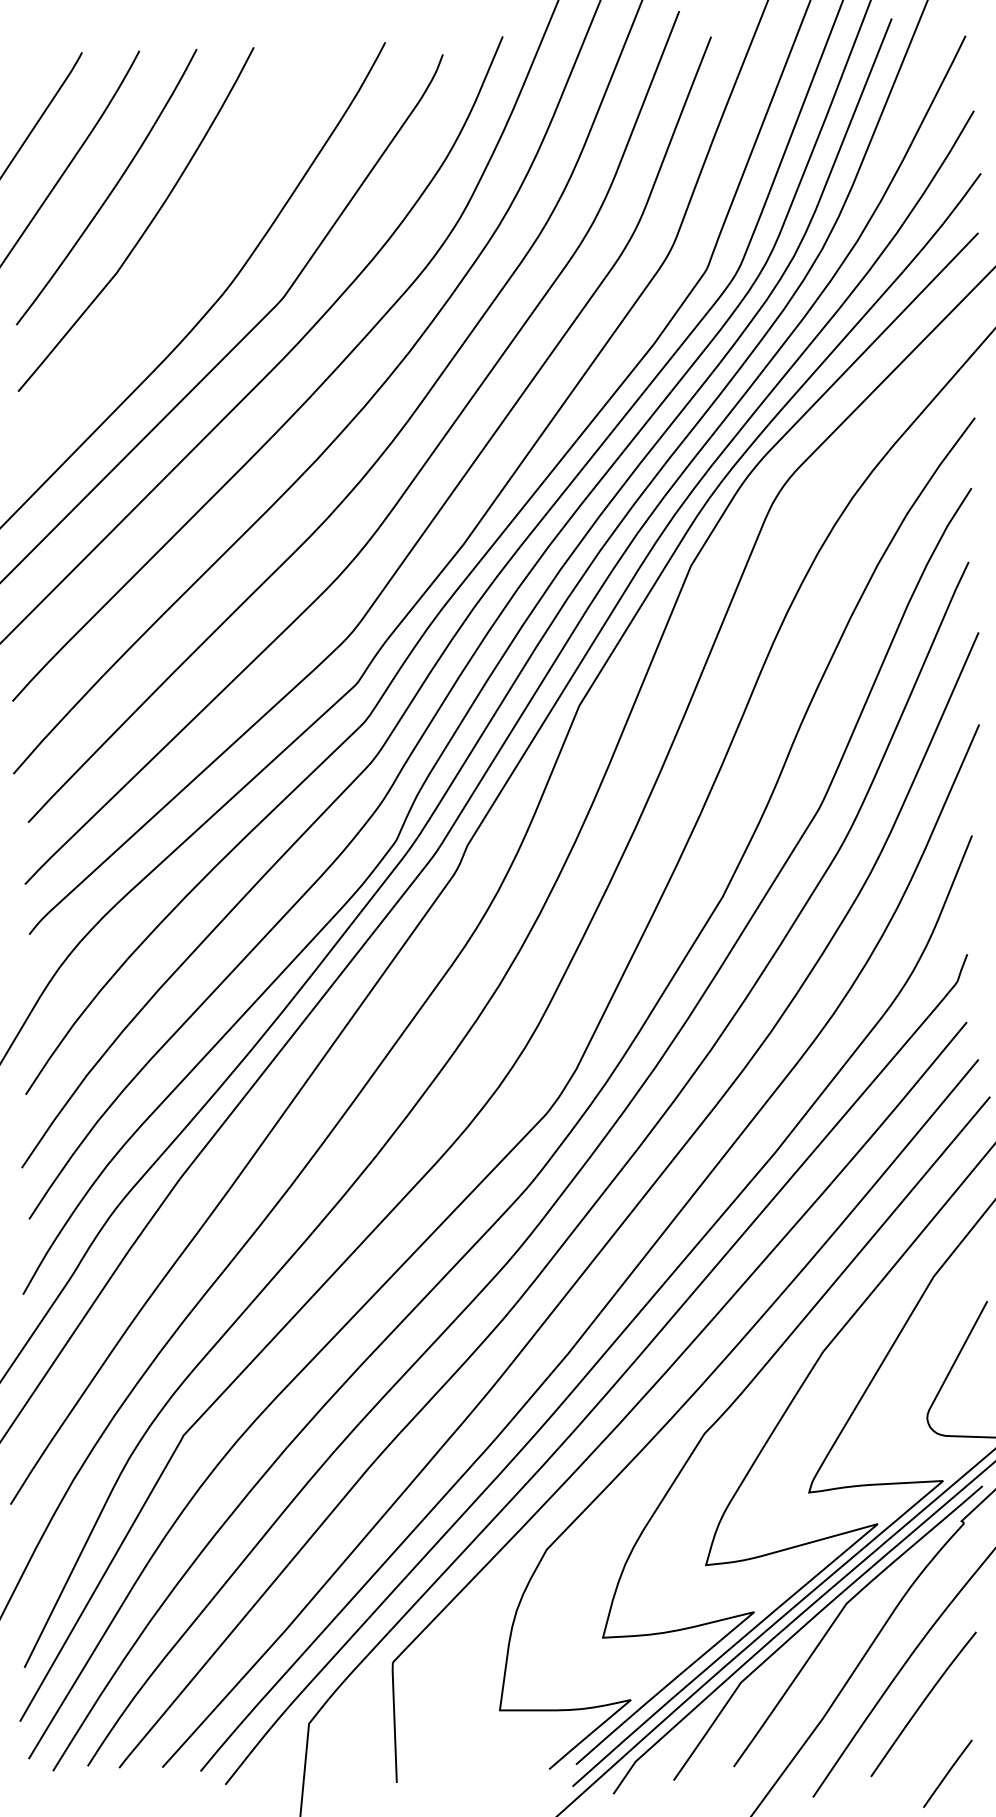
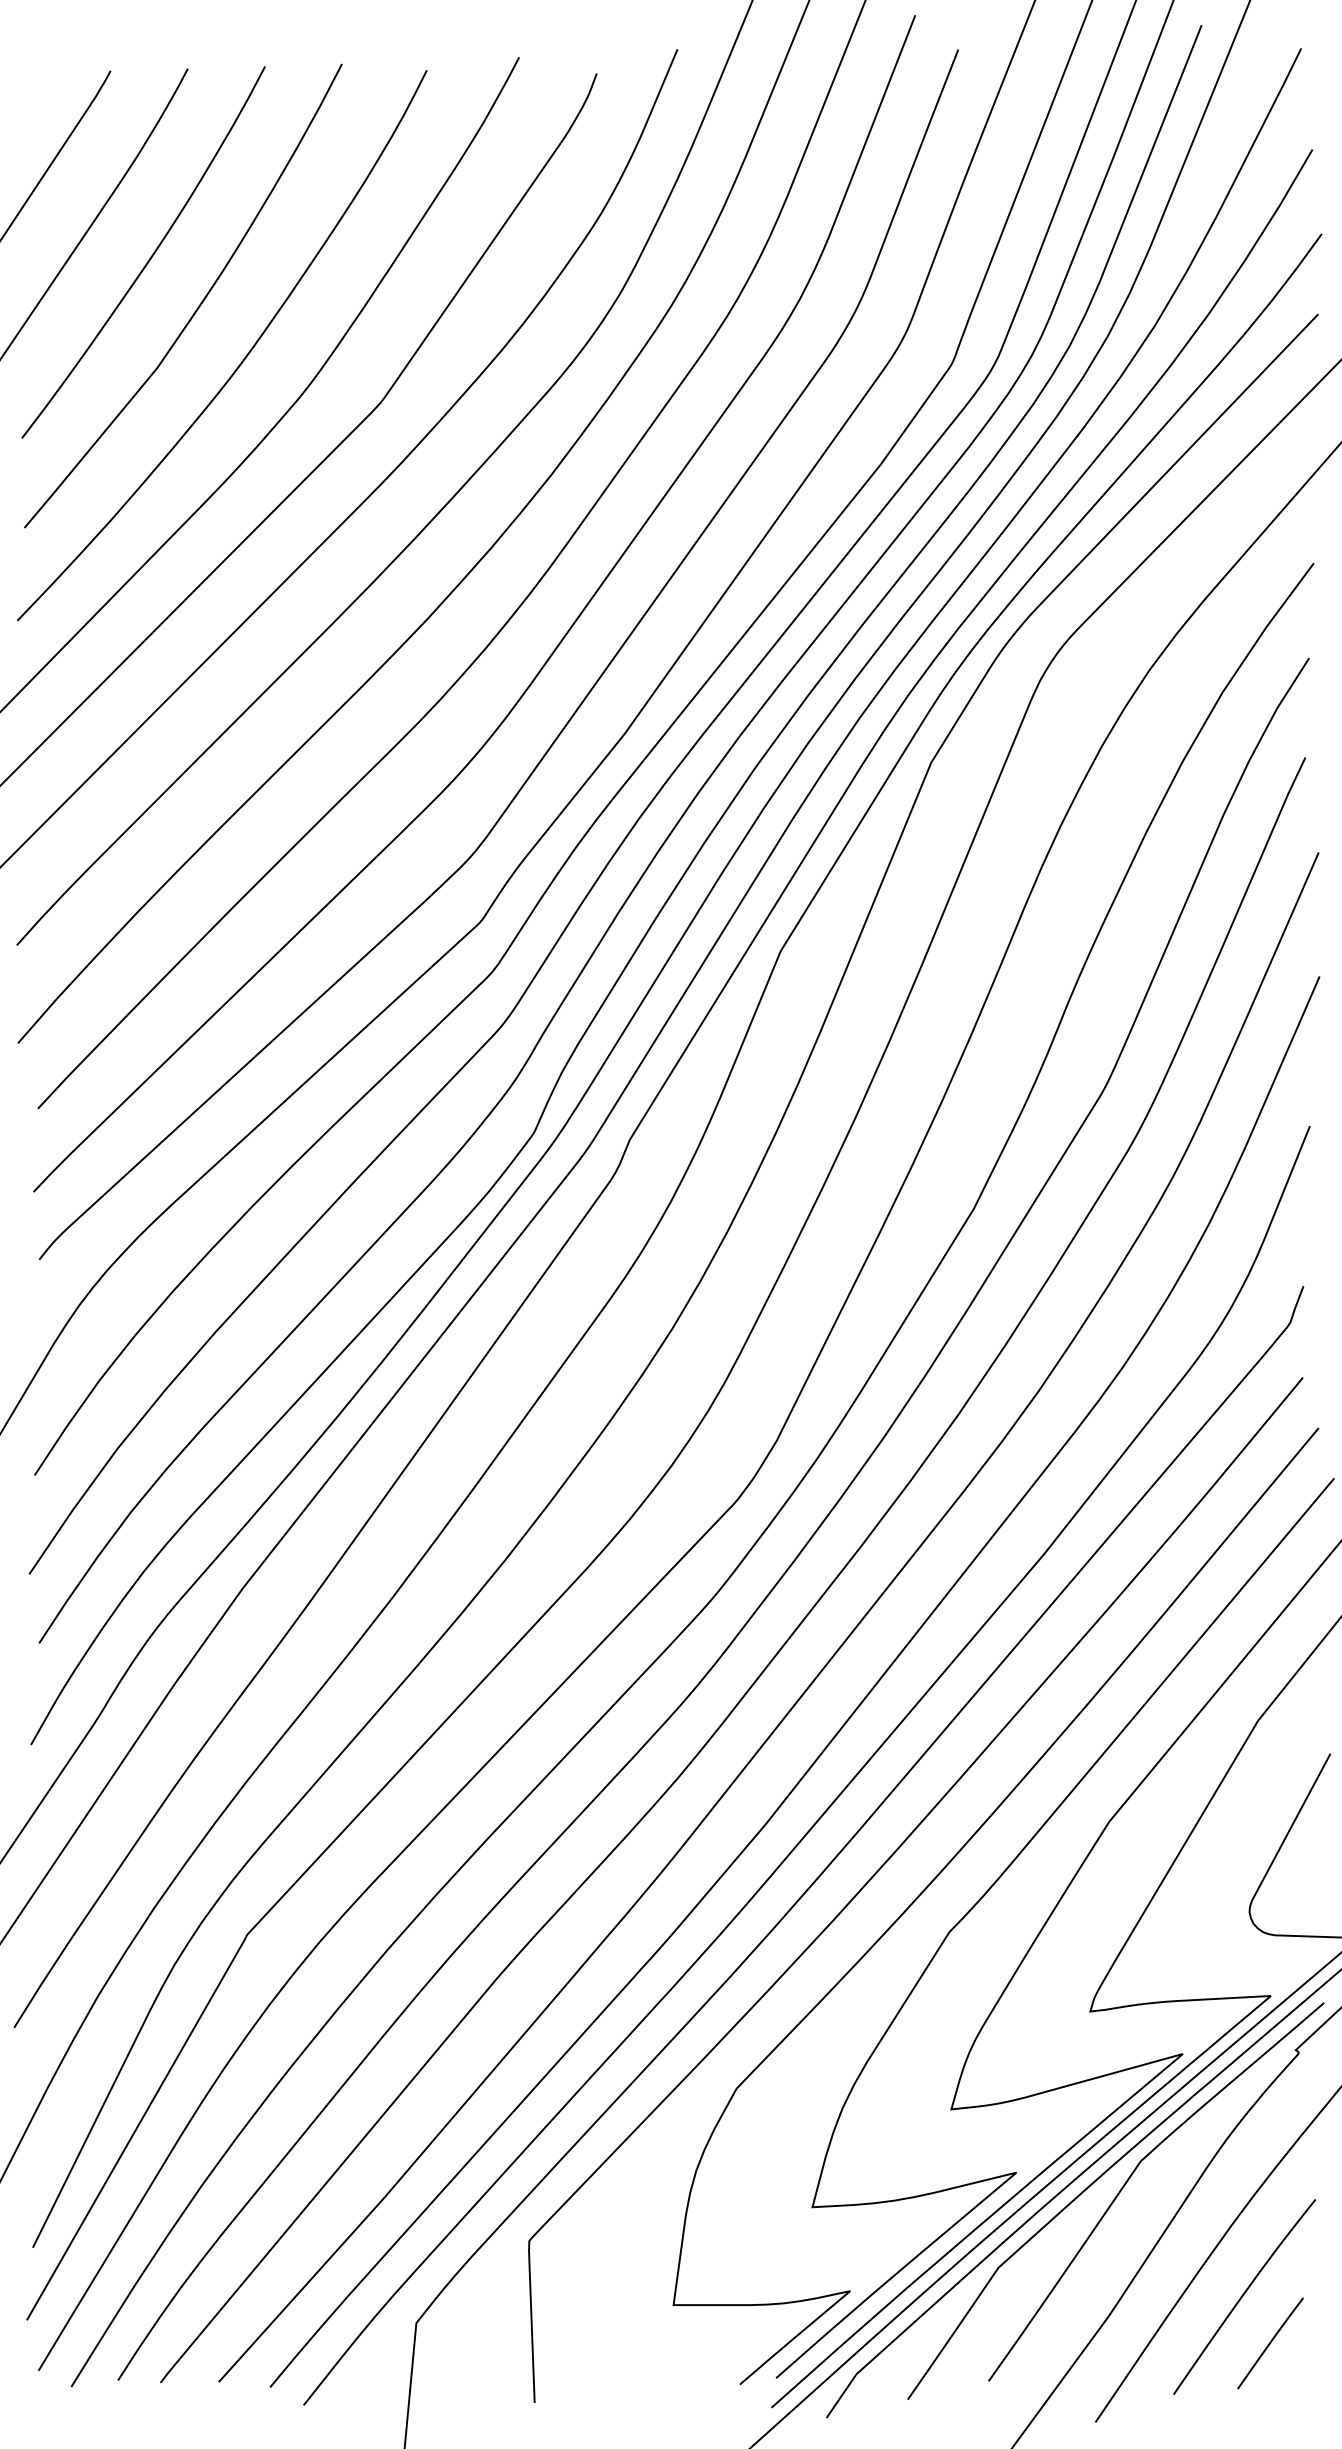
curve: (178, 268) -> (240, 362), added
line: (947, 1773) -> (1270, 2343), moved

